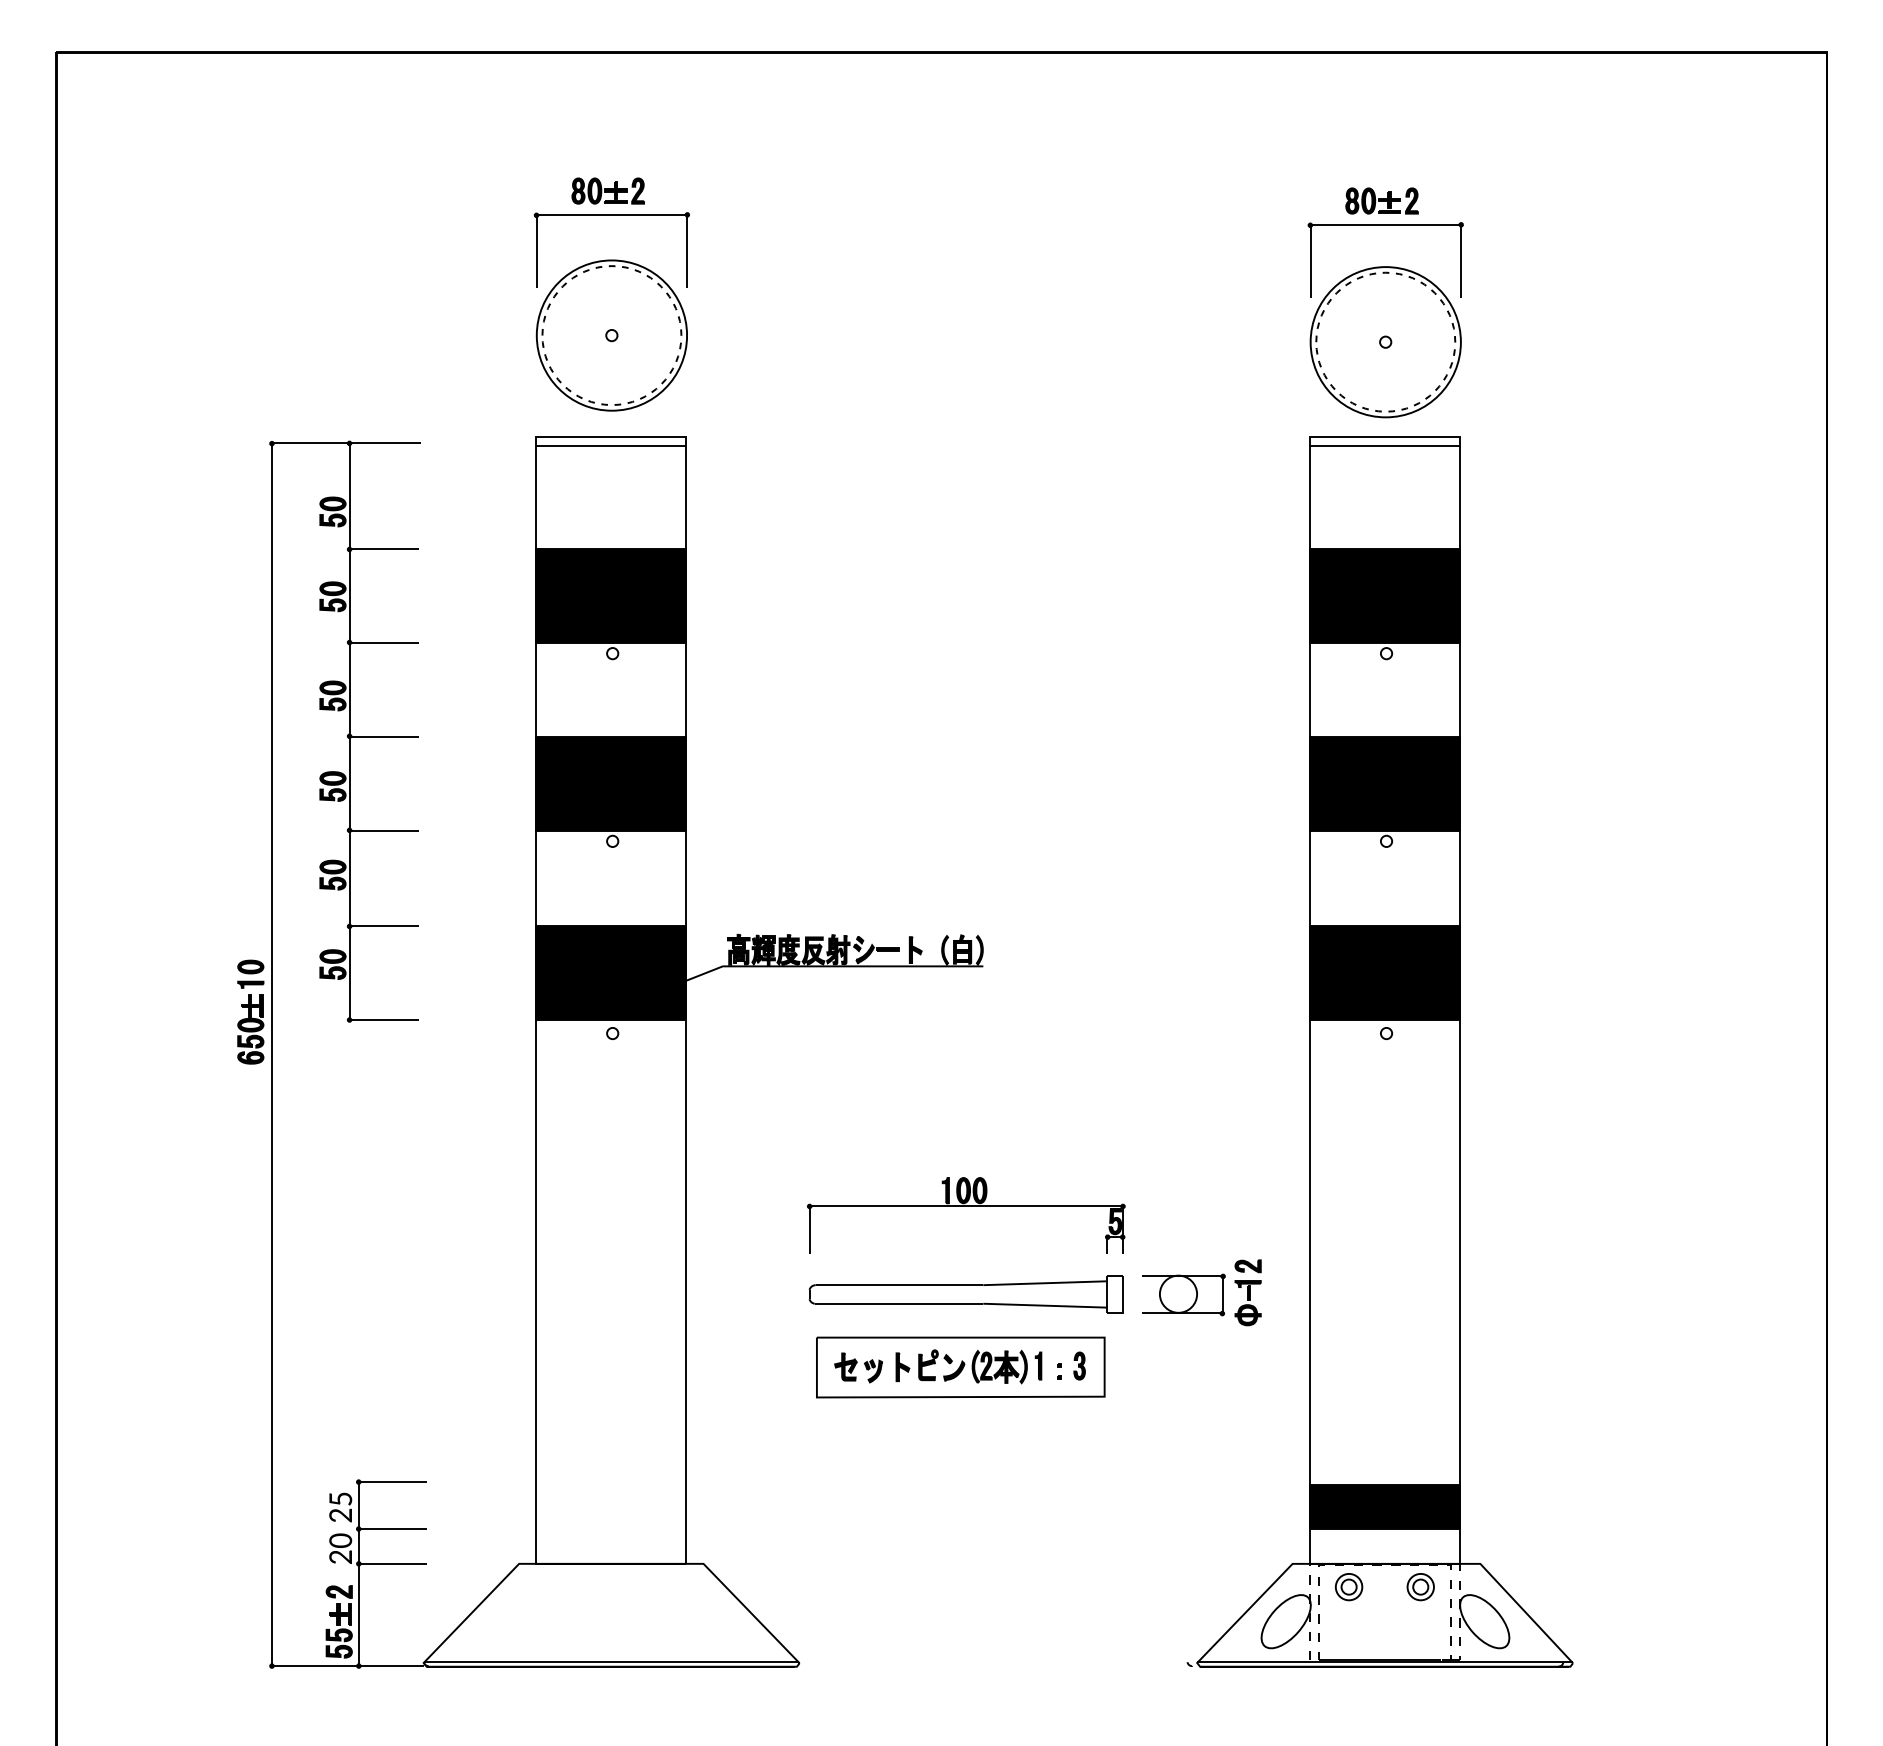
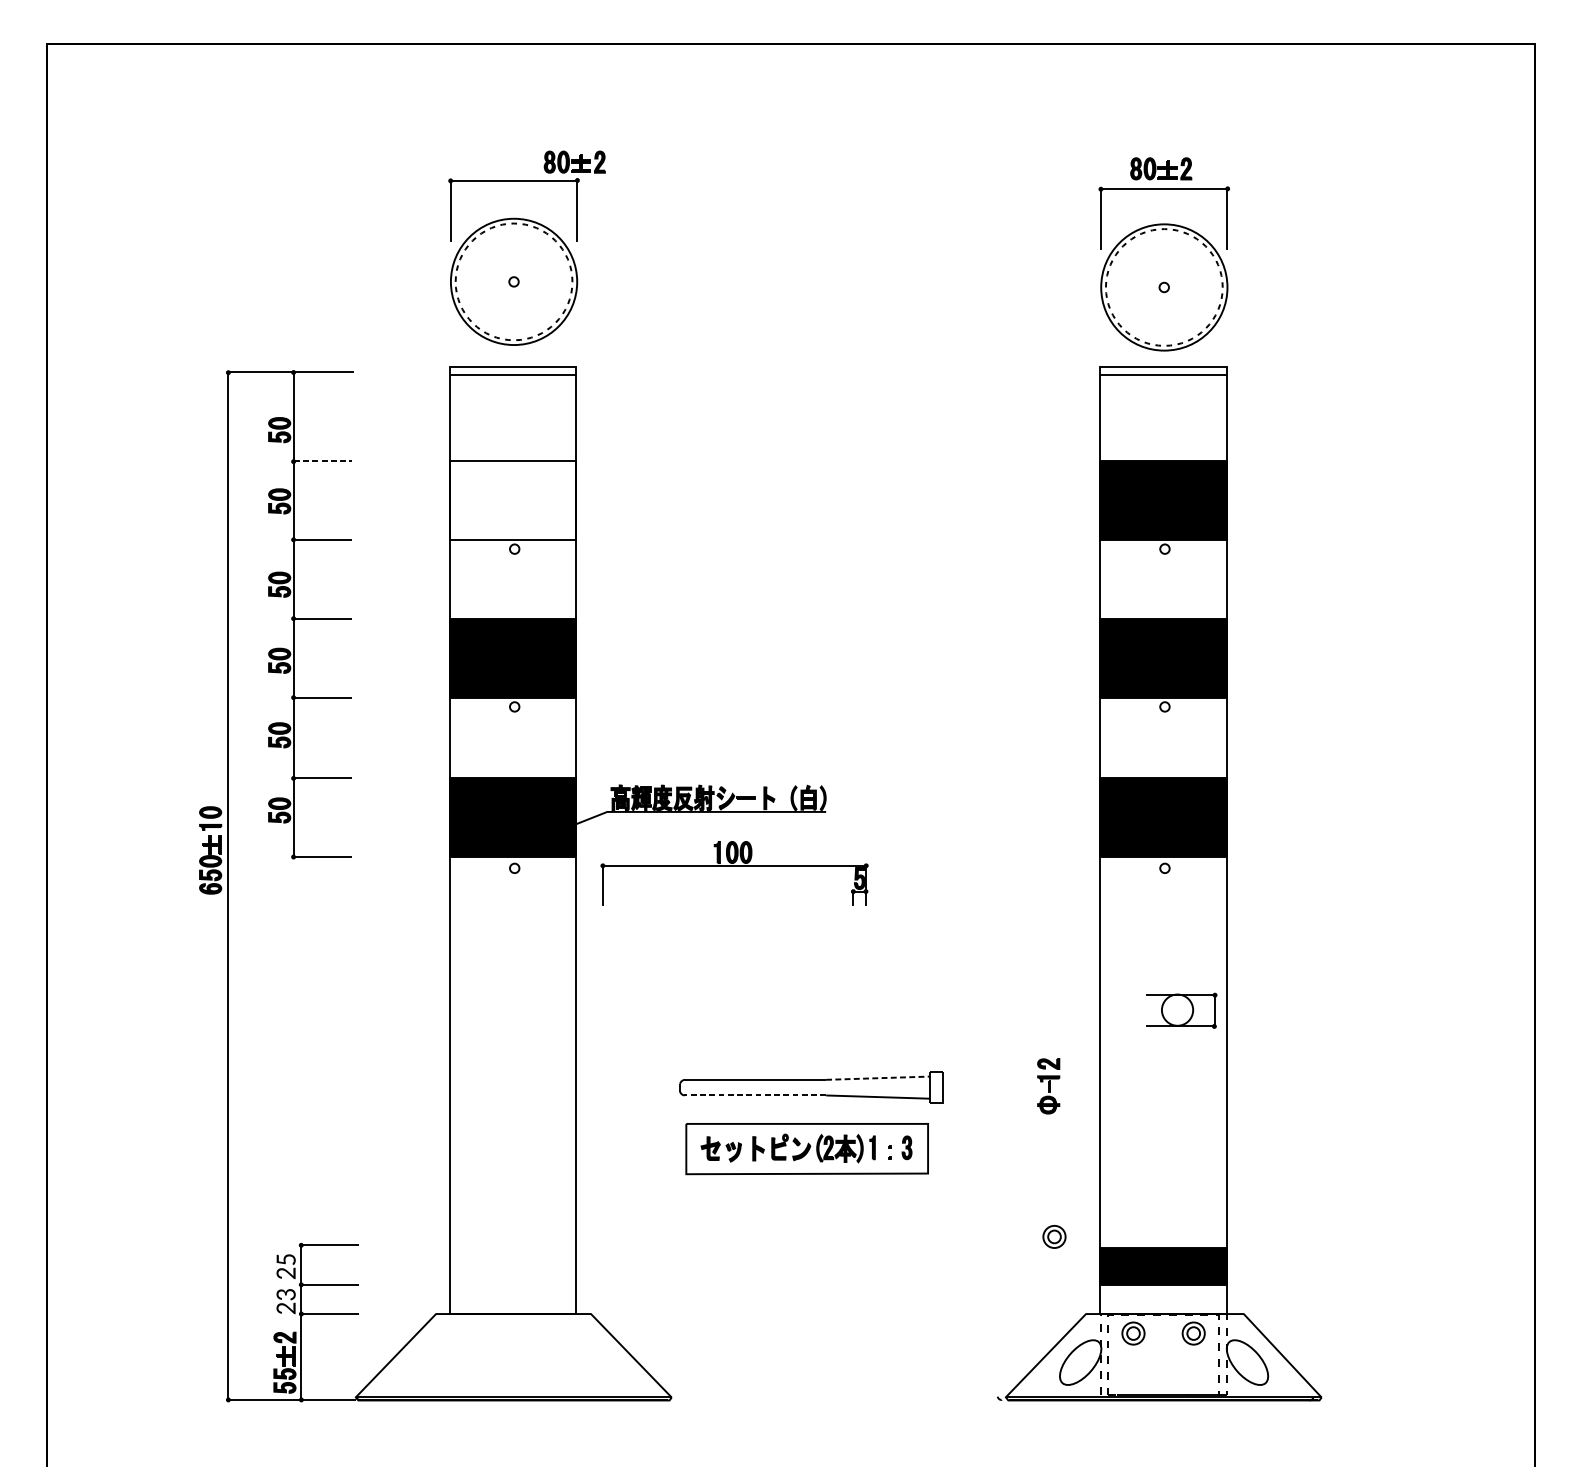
part: (607, 190) -> (574, 161), moved
line: (384, 549) -> (322, 461), solid -> dashed
fill: (610, 595) -> (512, 500), removed
part: (966, 1206) -> (734, 865), moved
line: (1045, 1283) -> (878, 1078), solid -> dashed
part: (1183, 1294) -> (1181, 1010), moved
line: (898, 1303) -> (754, 1095), solid -> dashed
part: (1255, 1472) -> (1054, 1237), added
text: (340, 1540) -> (285, 1294), 20 -> 23

